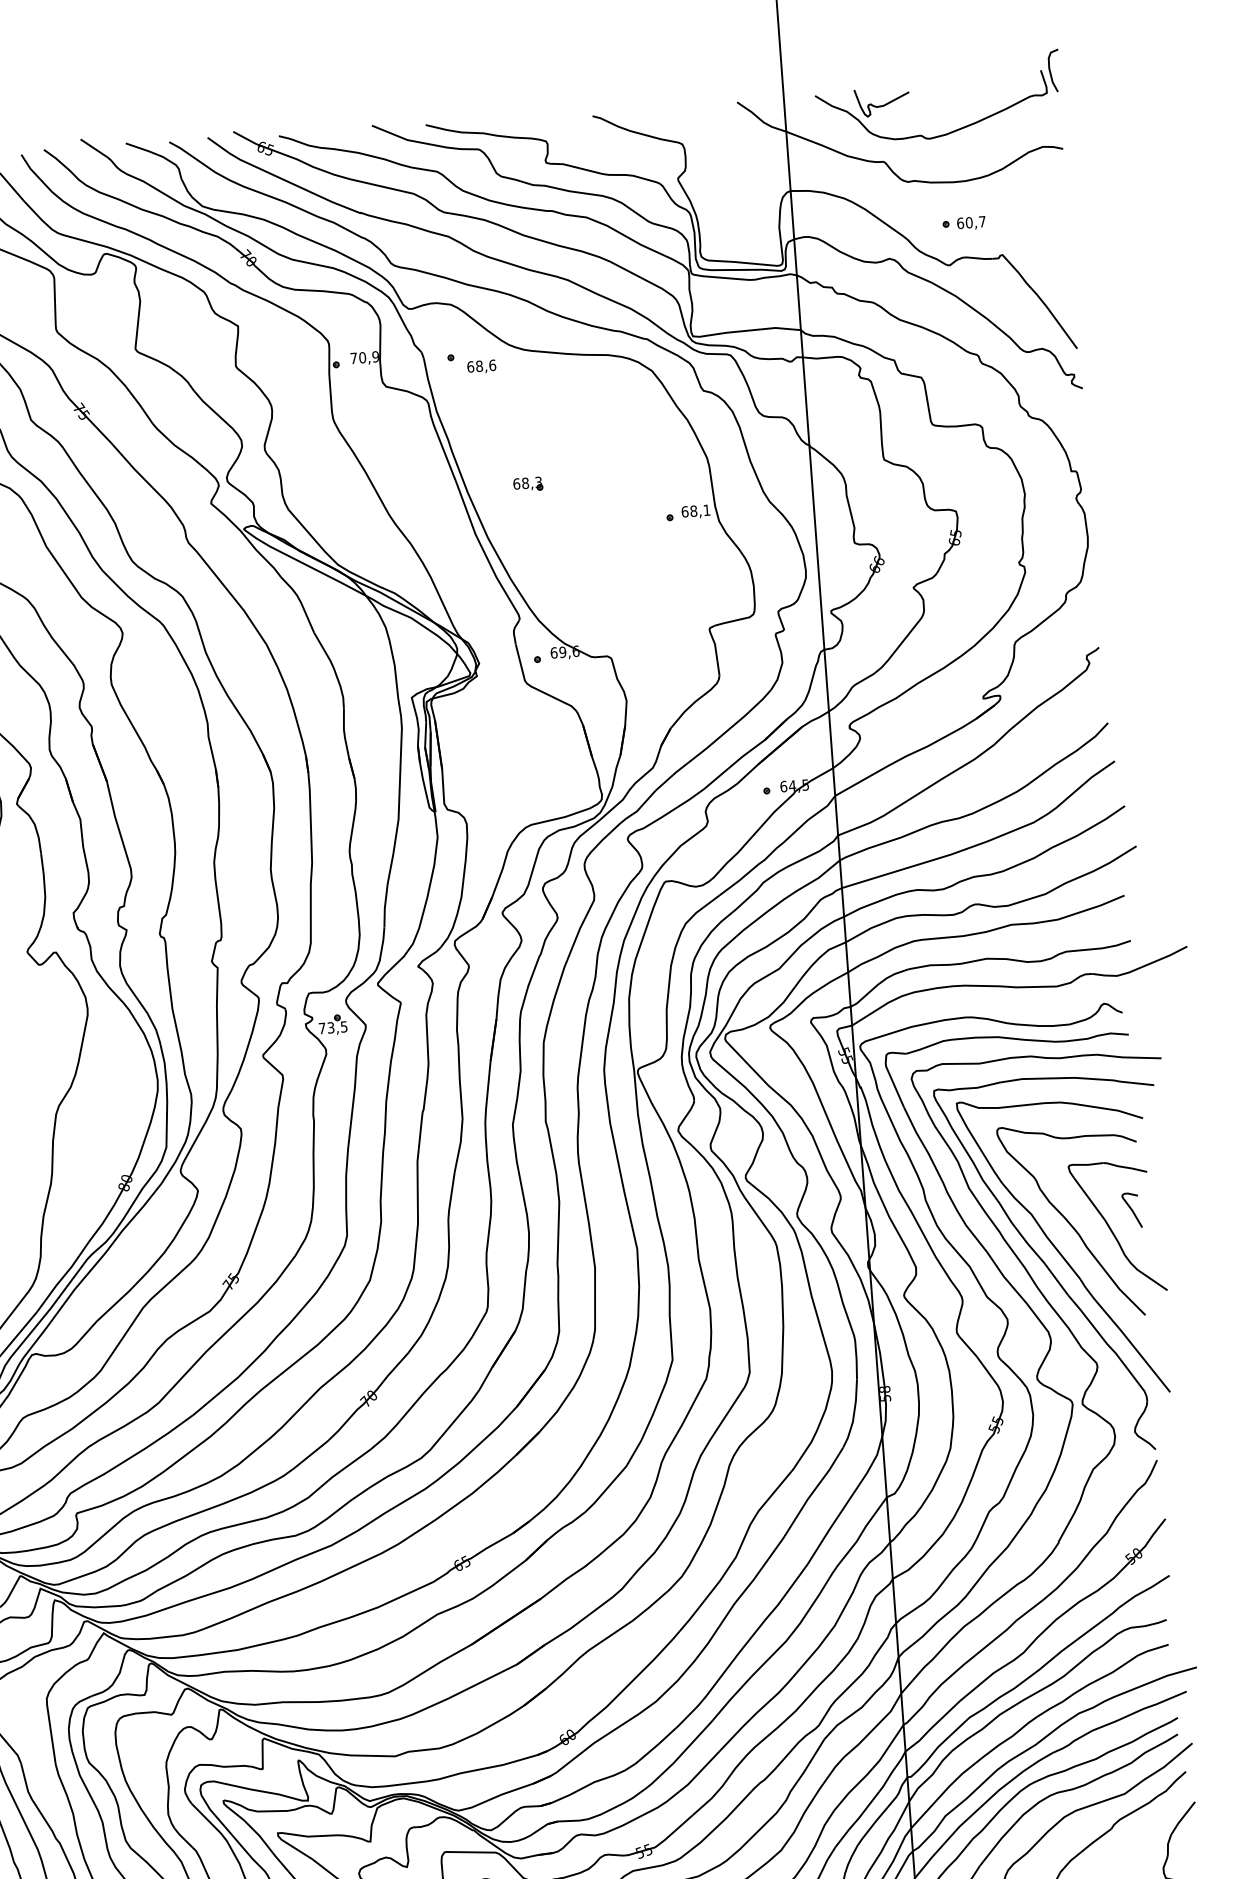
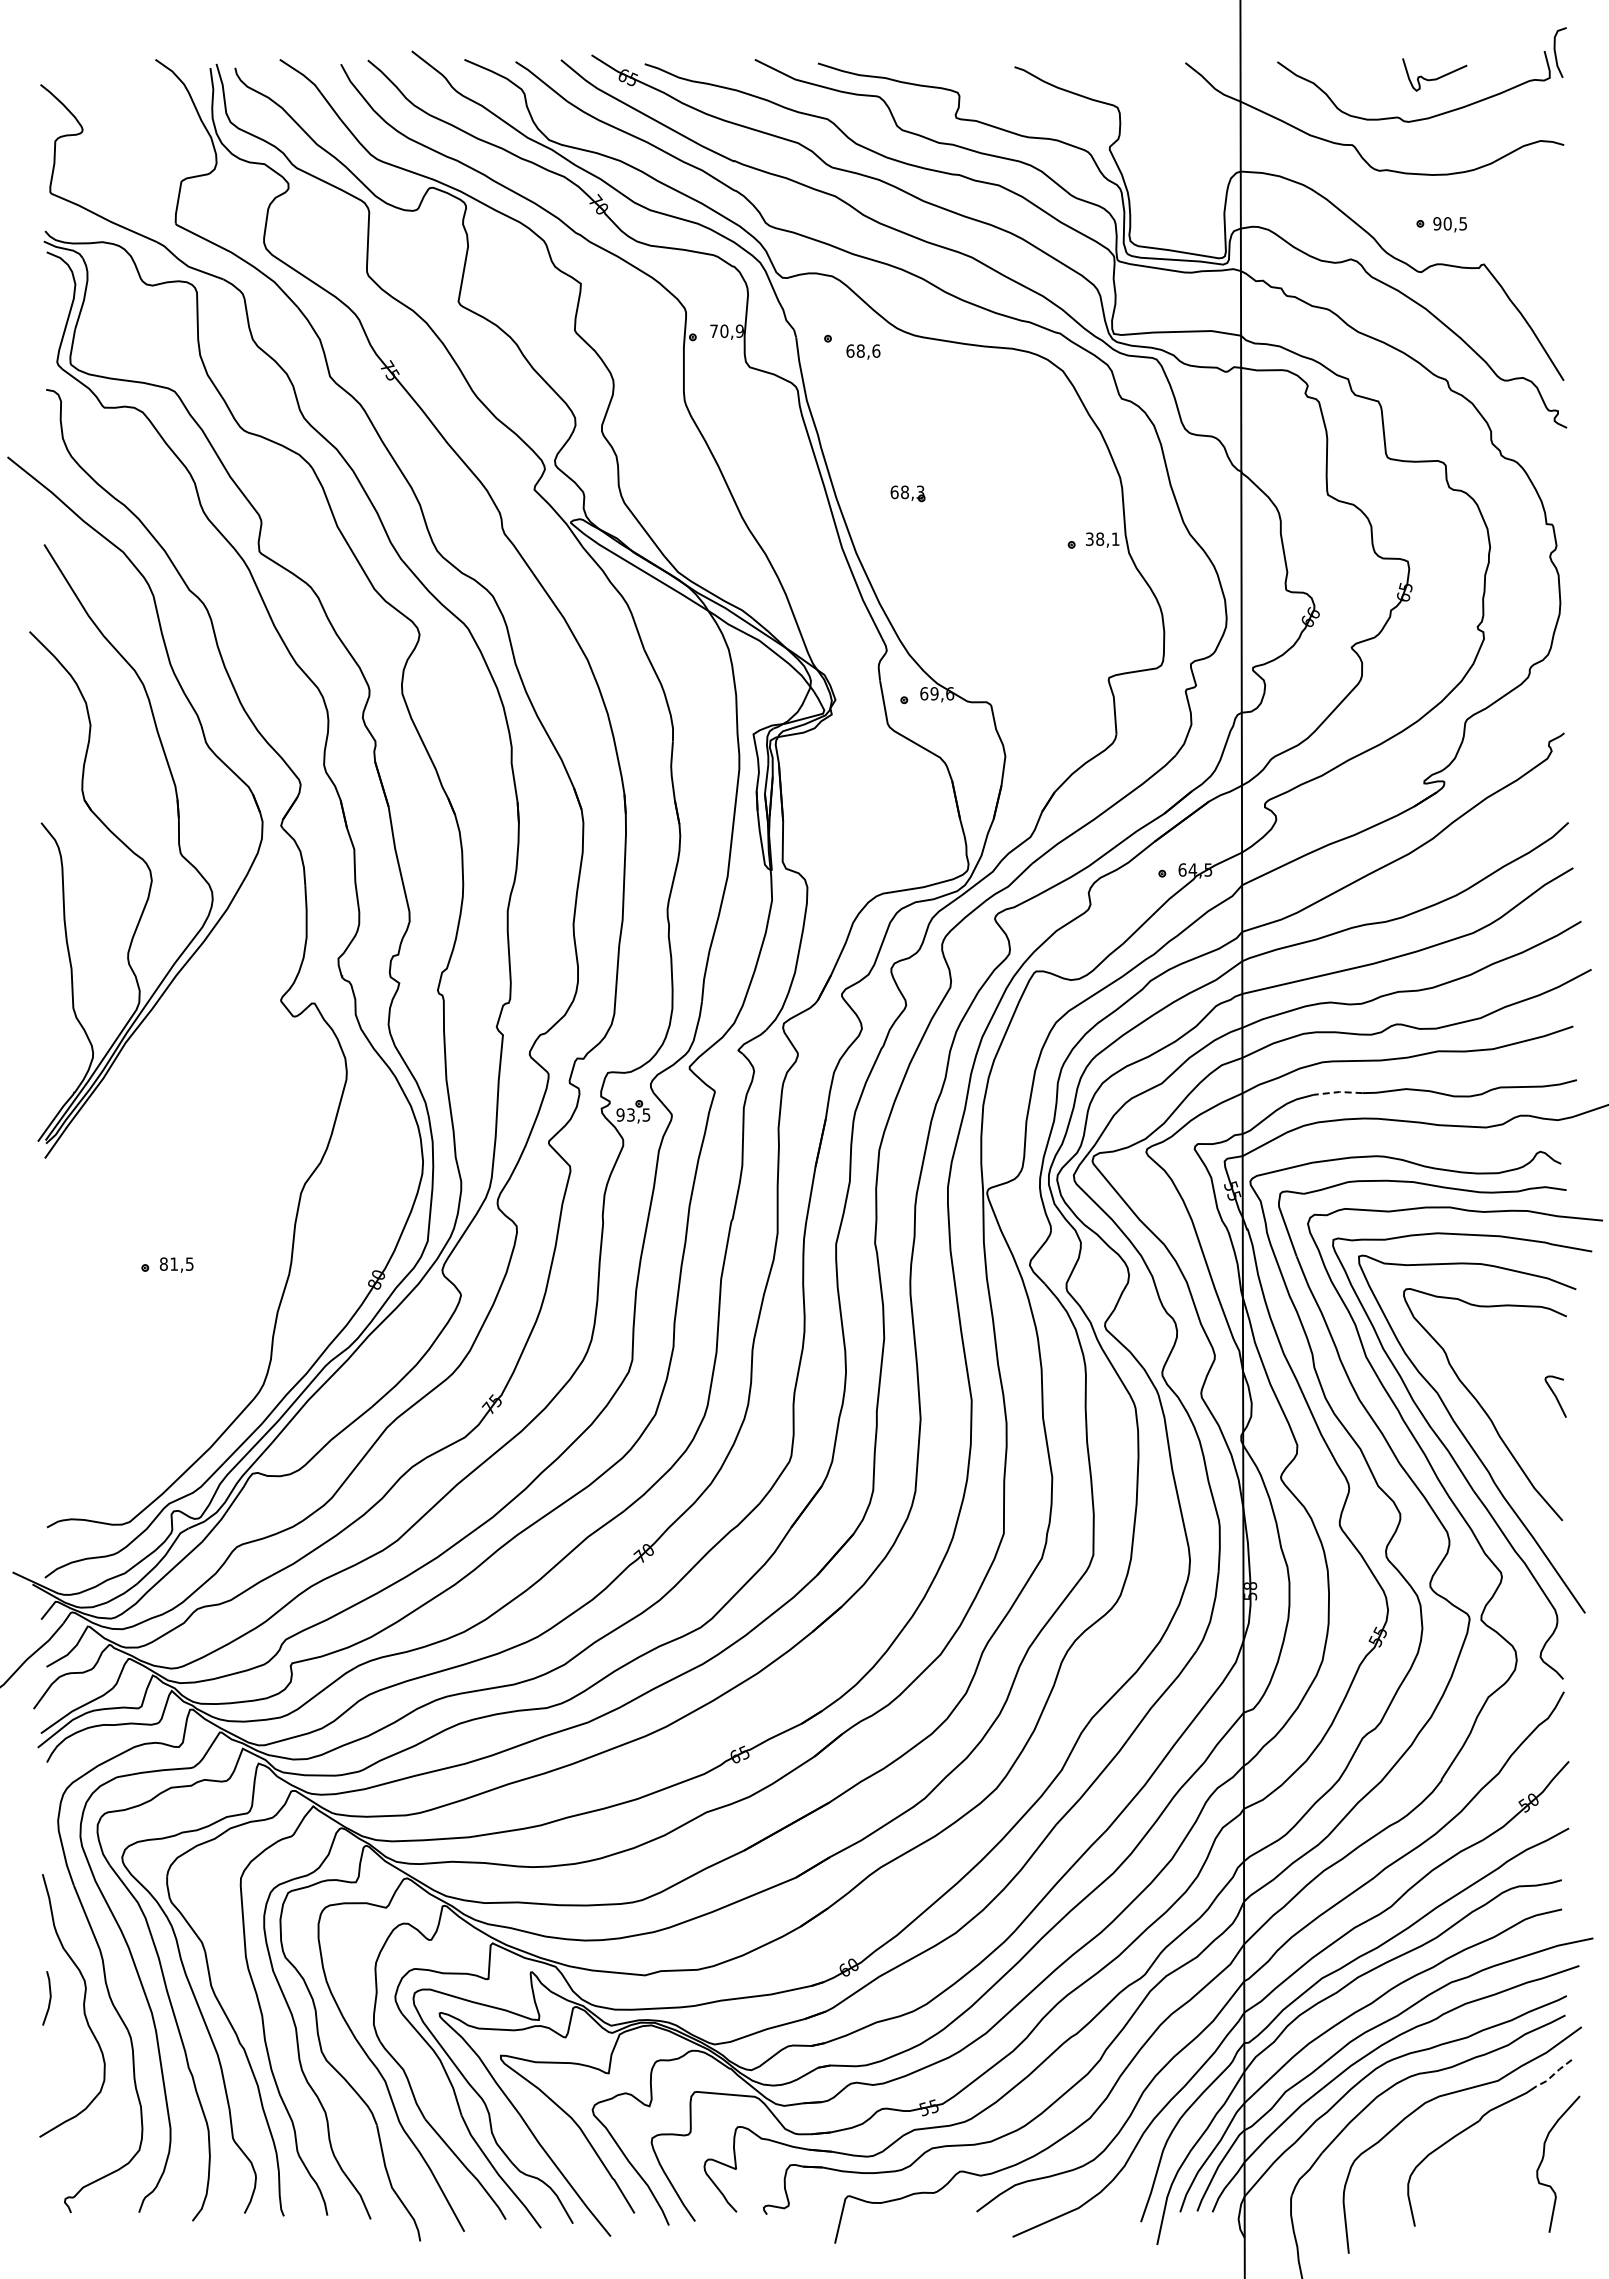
curve: (882, 105) -> (1434, 78), moved
text: (970, 222) -> (1449, 223), 60,7 -> 90,5
text: (684, 511) -> (1089, 538), 68,1 -> 38,1
line: (929, 965) -> (1338, 1092), solid -> dashed
text: (322, 1028) -> (620, 1114), 73,5 -> 93,5
part: (1112, 1231) -> (1531, 1419), removed
line: (1172, 1784) -> (1554, 2073), solid -> dashed

